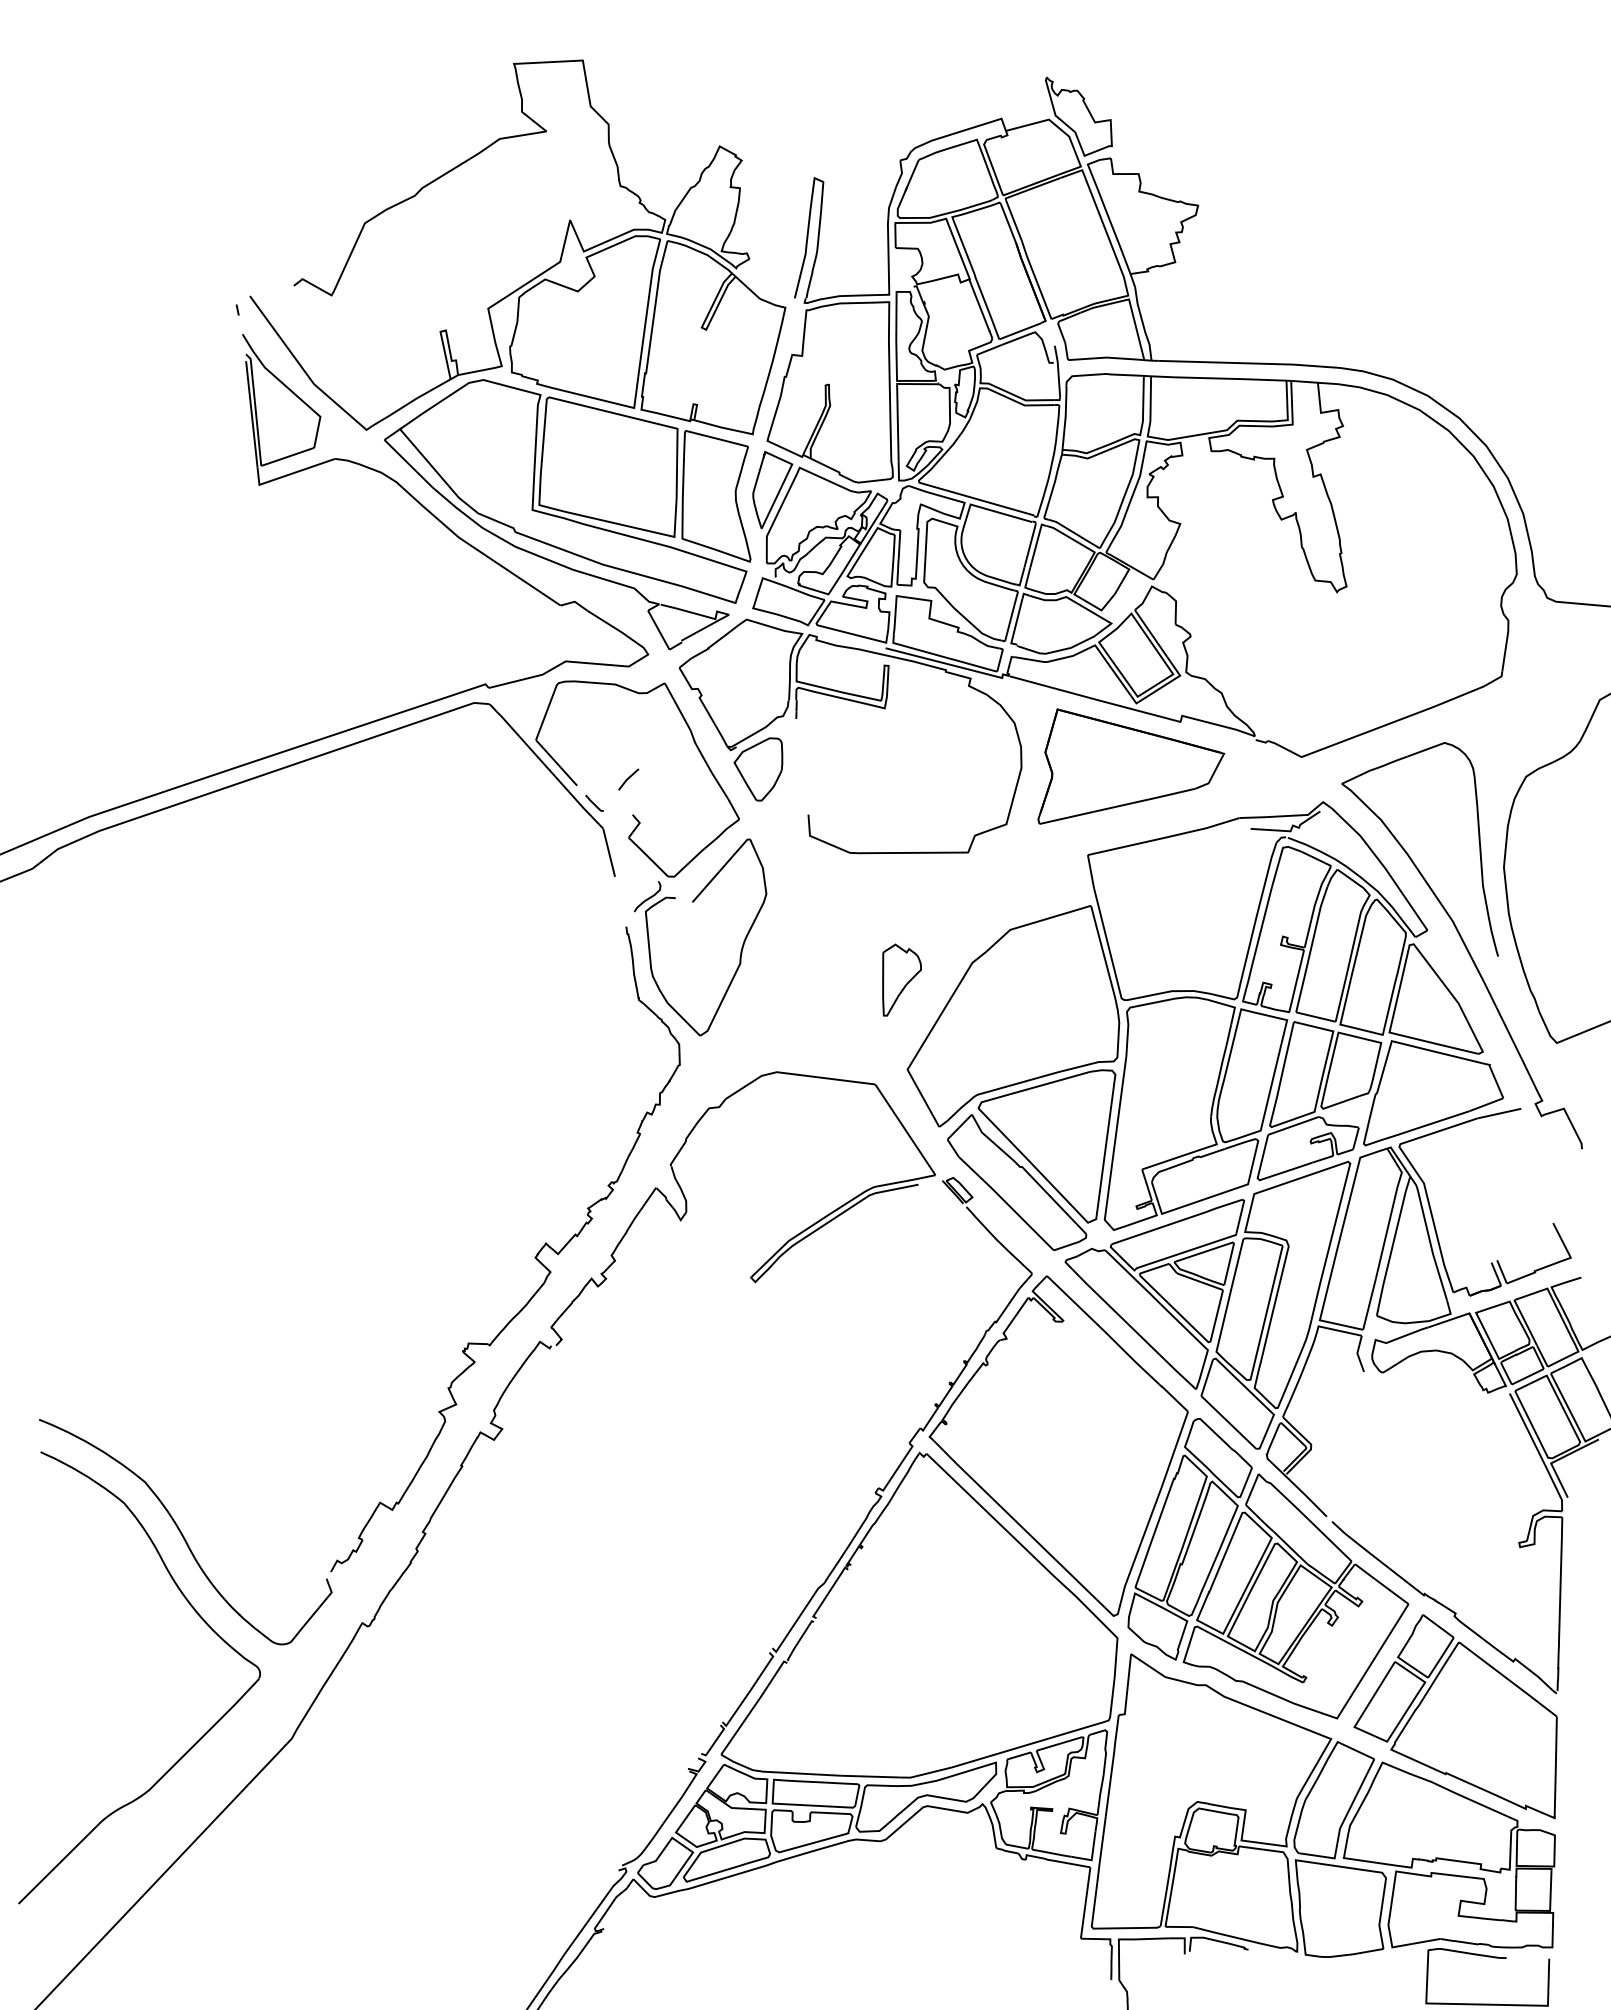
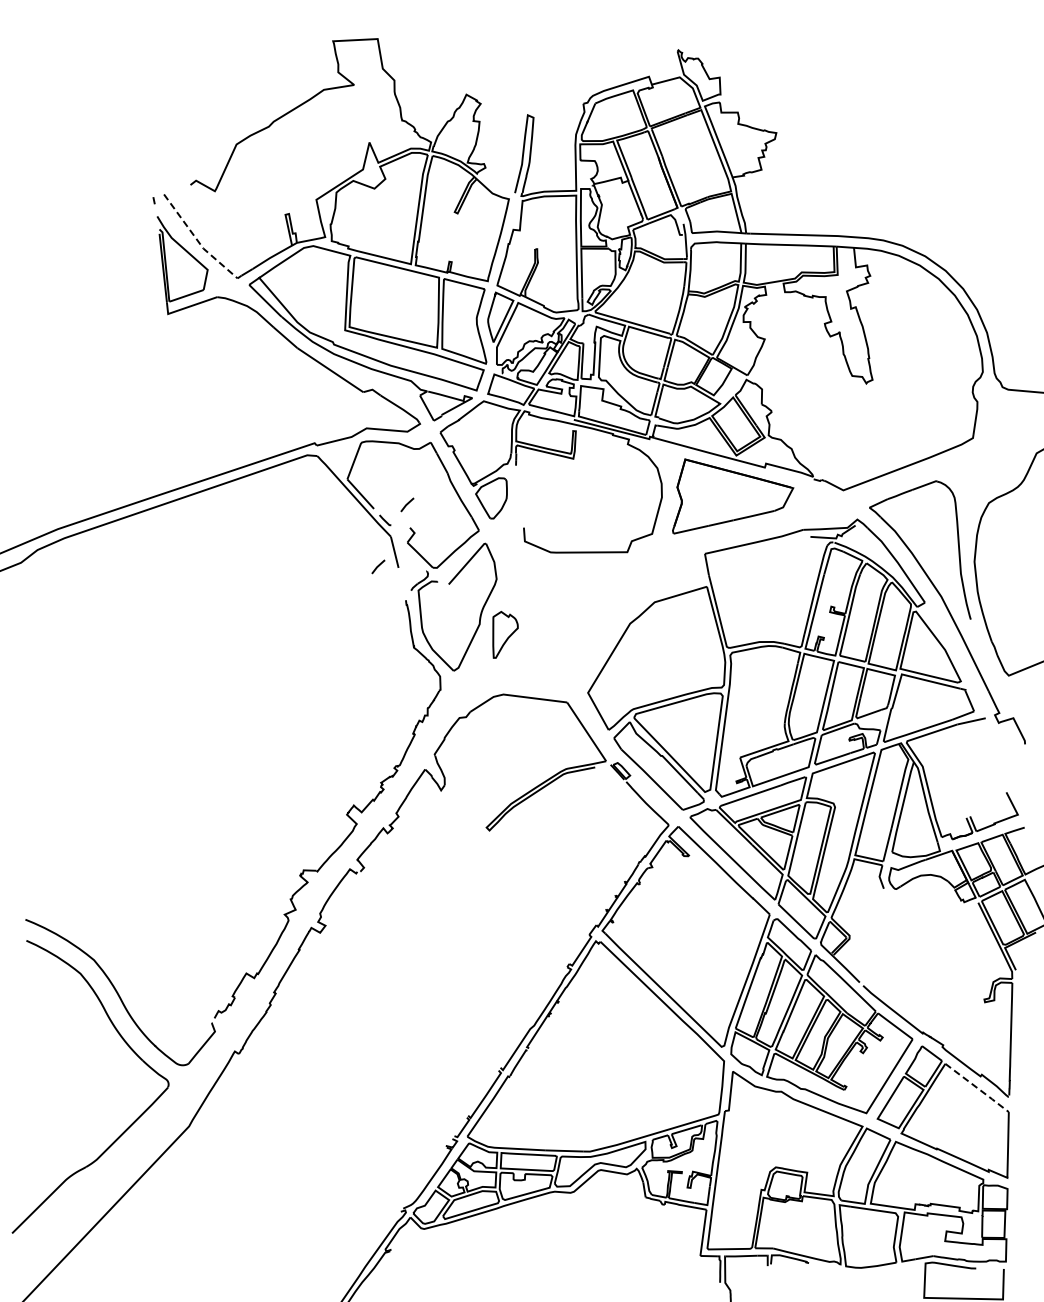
line: (306, 372) -> (198, 241), solid -> dashed
line: (584, 874) -> (378, 566), added
part: (901, 979) -> (505, 634), moved
line: (1510, 1681) -> (978, 1089), solid -> dashed

